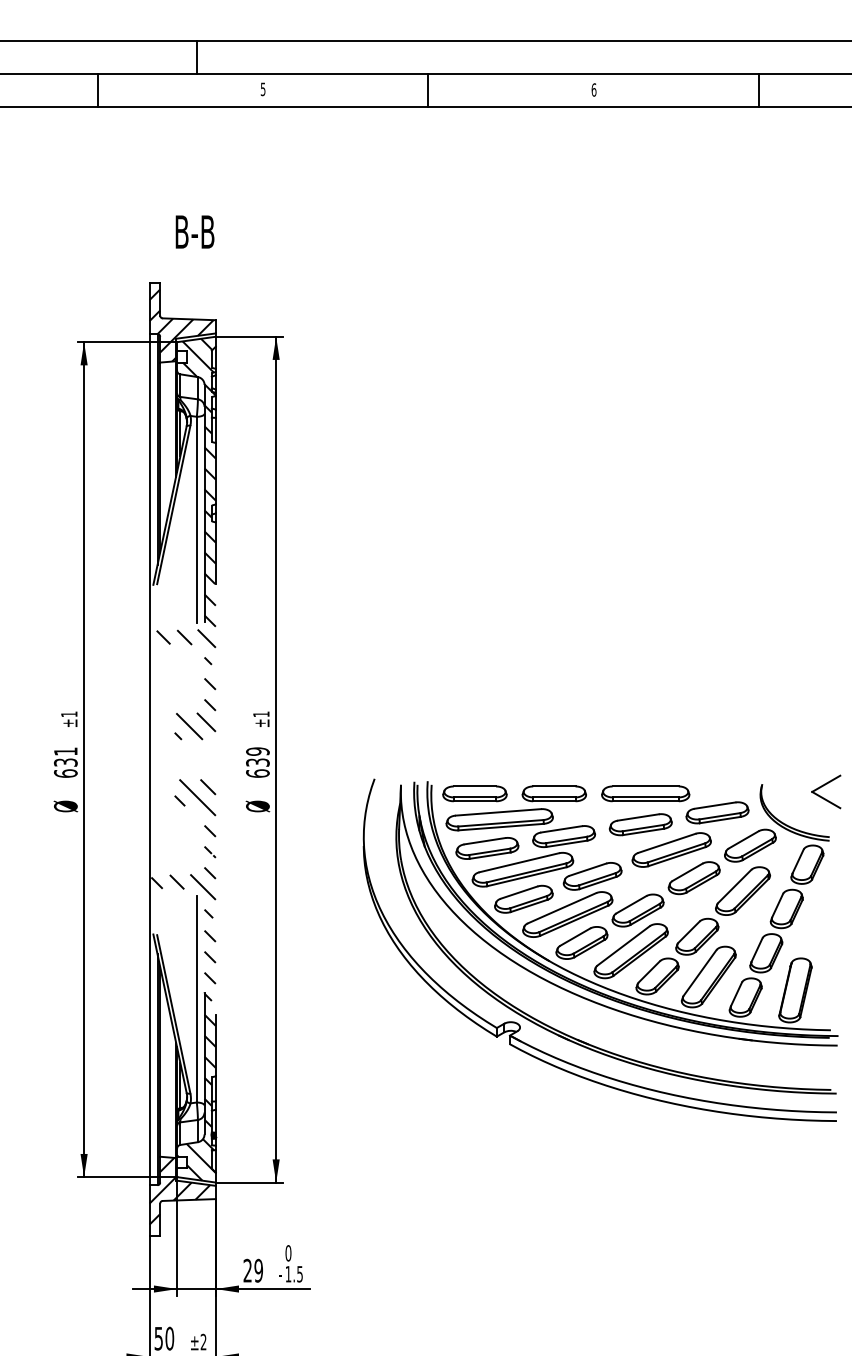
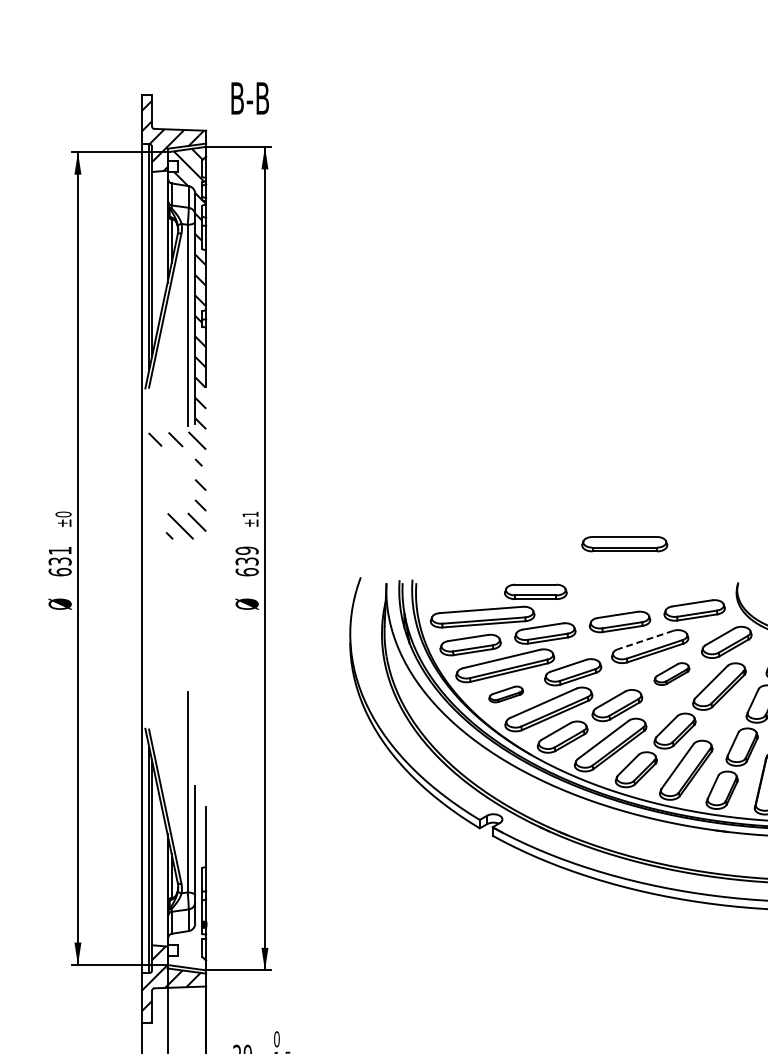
text: (194, 231) -> (249, 97), moved
text: (69, 714) -> (63, 514), ±1 -> ±0
part: (474, 793) -> (458, 591), removed
part: (645, 793) -> (624, 543), moved
line: (666, 843) -> (645, 640), solid -> dashed
part: (693, 878) -> (671, 674), size x0.7
part: (523, 898) -> (505, 693), size x0.6
hatch: (183, 979) -> (174, 772), removed

